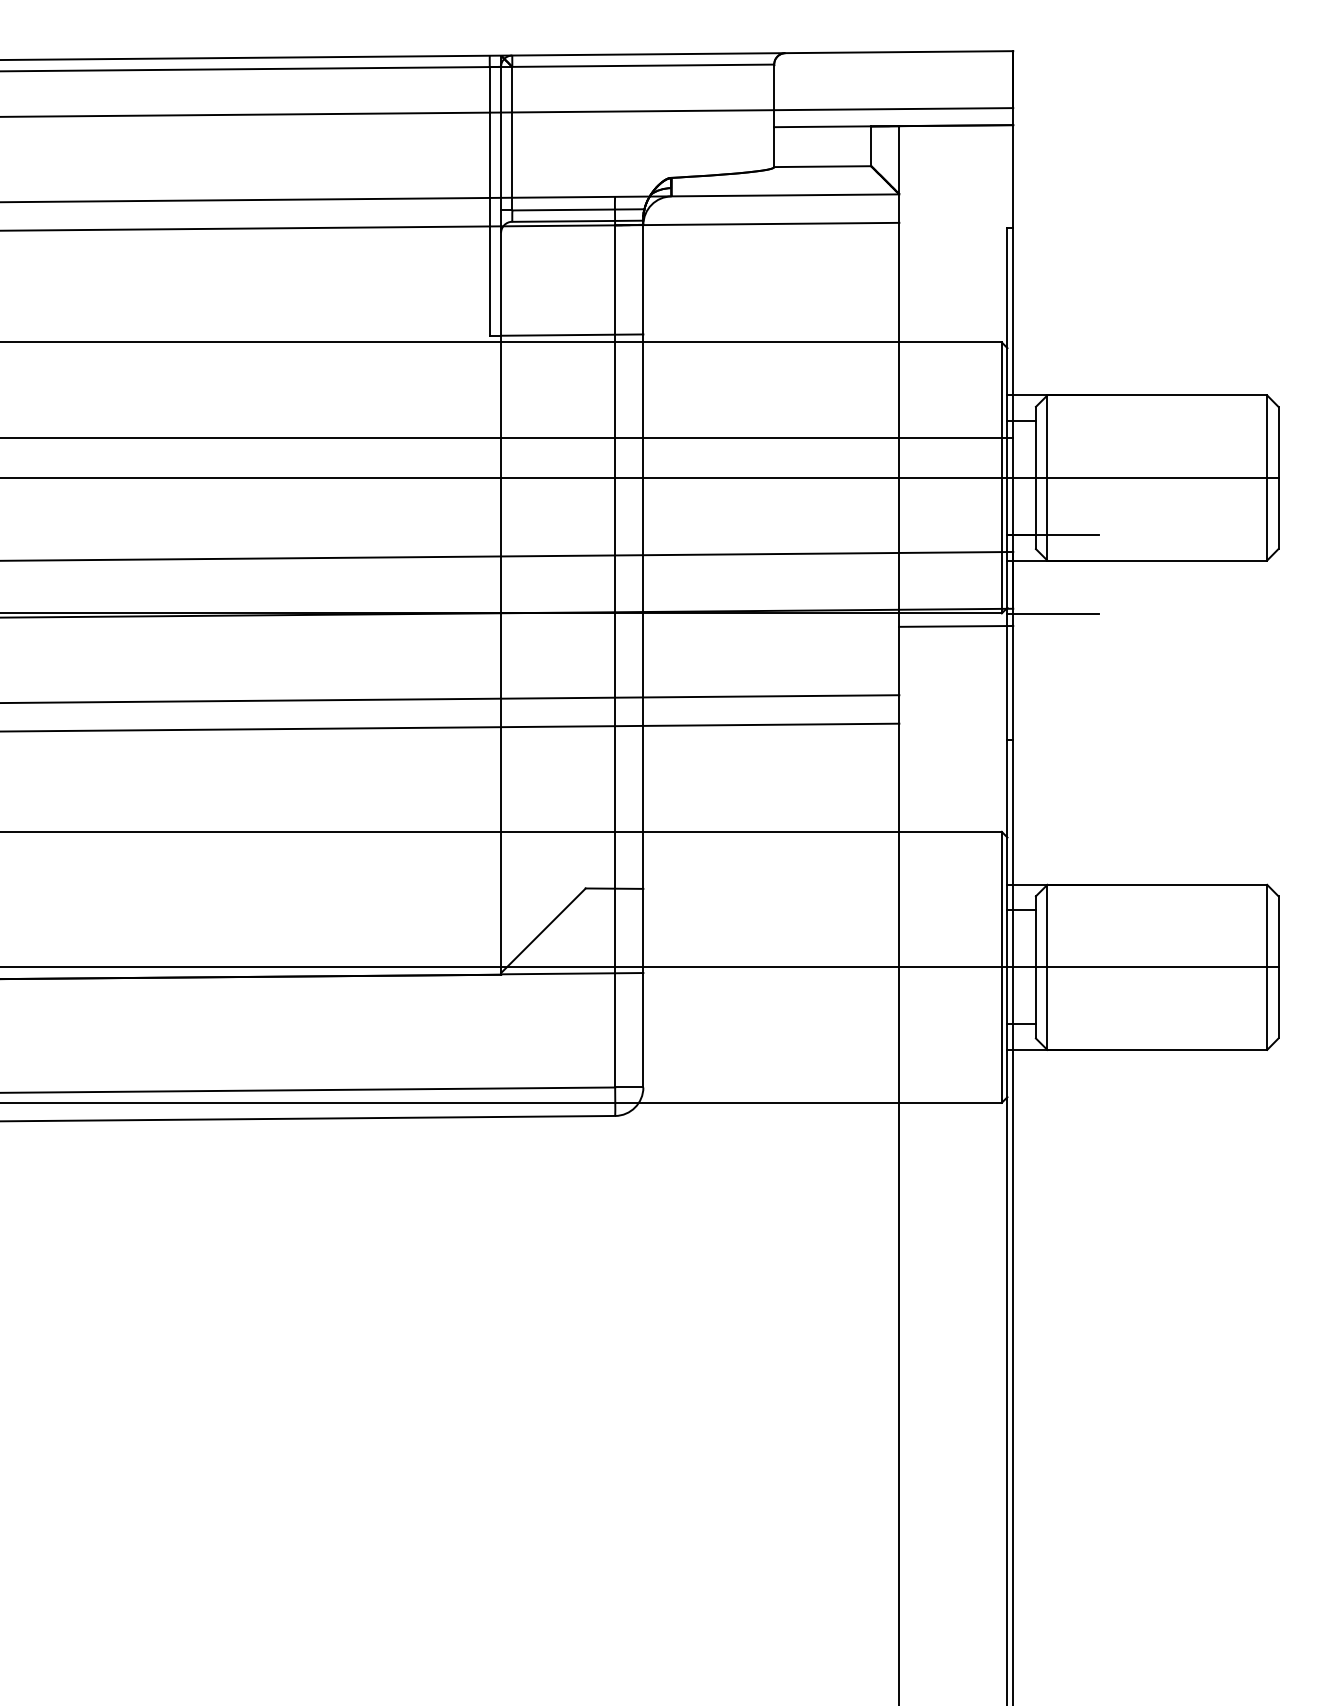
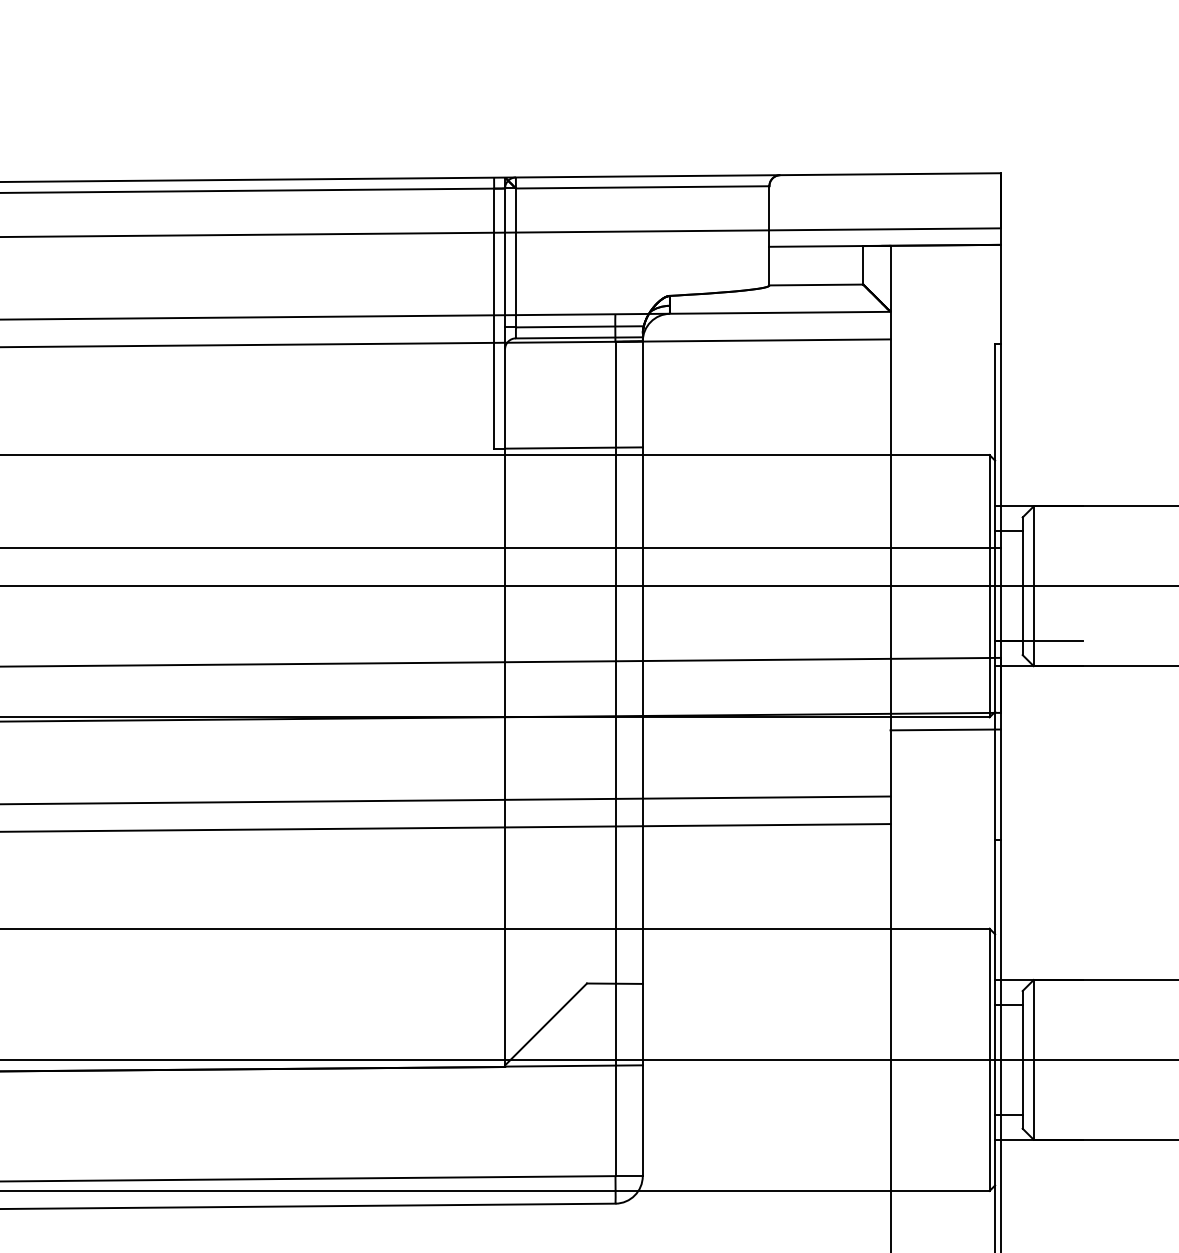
line: (1052, 614) -> (1038, 718), removed

